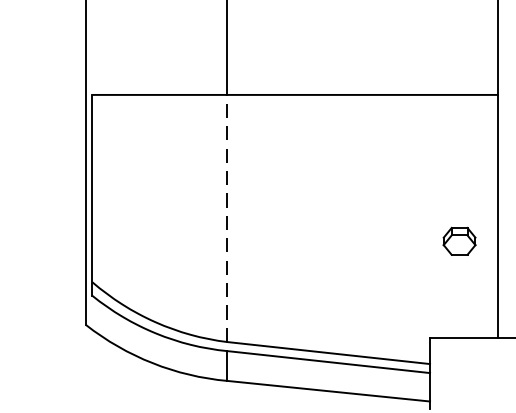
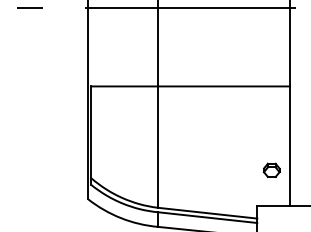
line: (226, 219) -> (157, 147), dashed -> solid
part: (459, 239) -> (271, 169), moved

